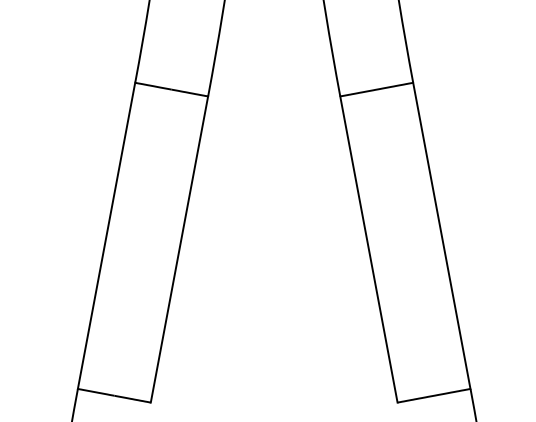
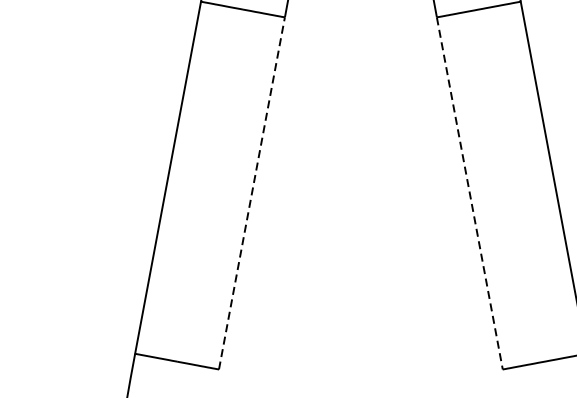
line: (179, 249) -> (251, 193), solid -> dashed
line: (368, 249) -> (469, 193), solid -> dashed

